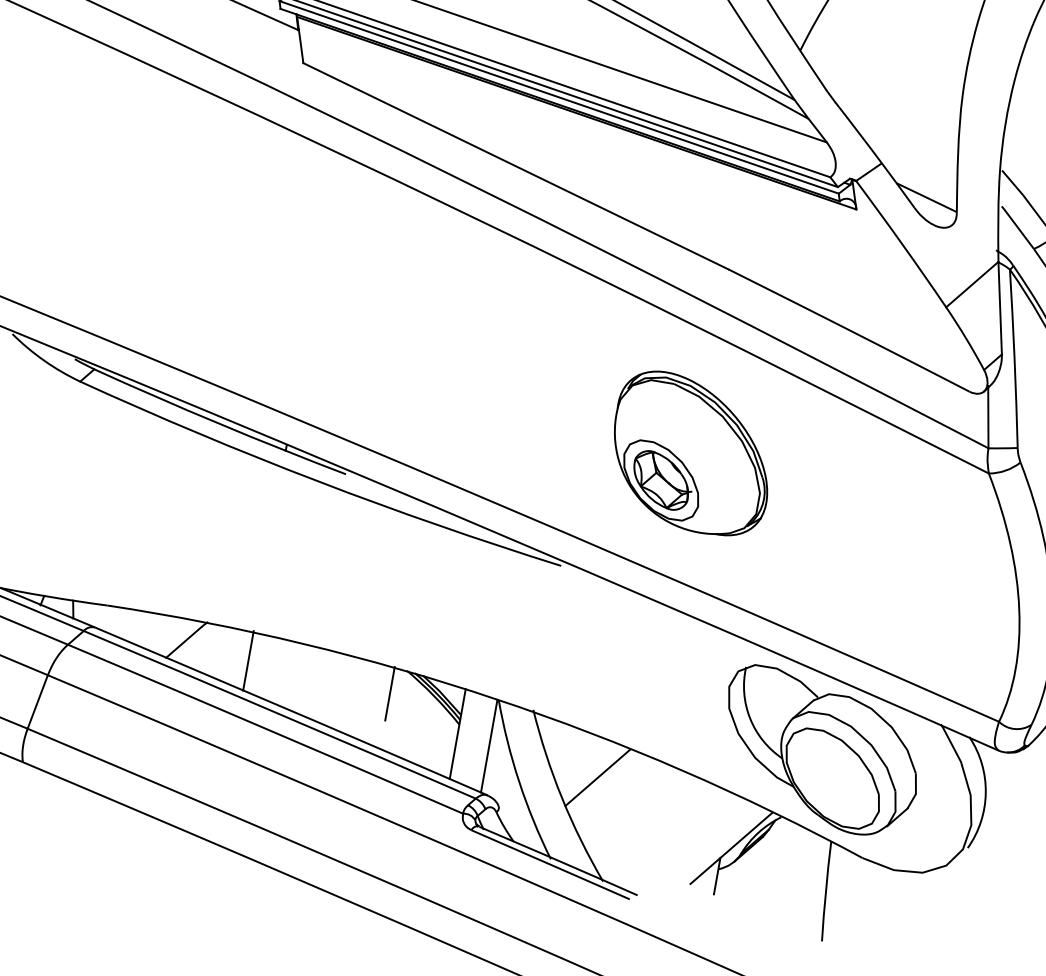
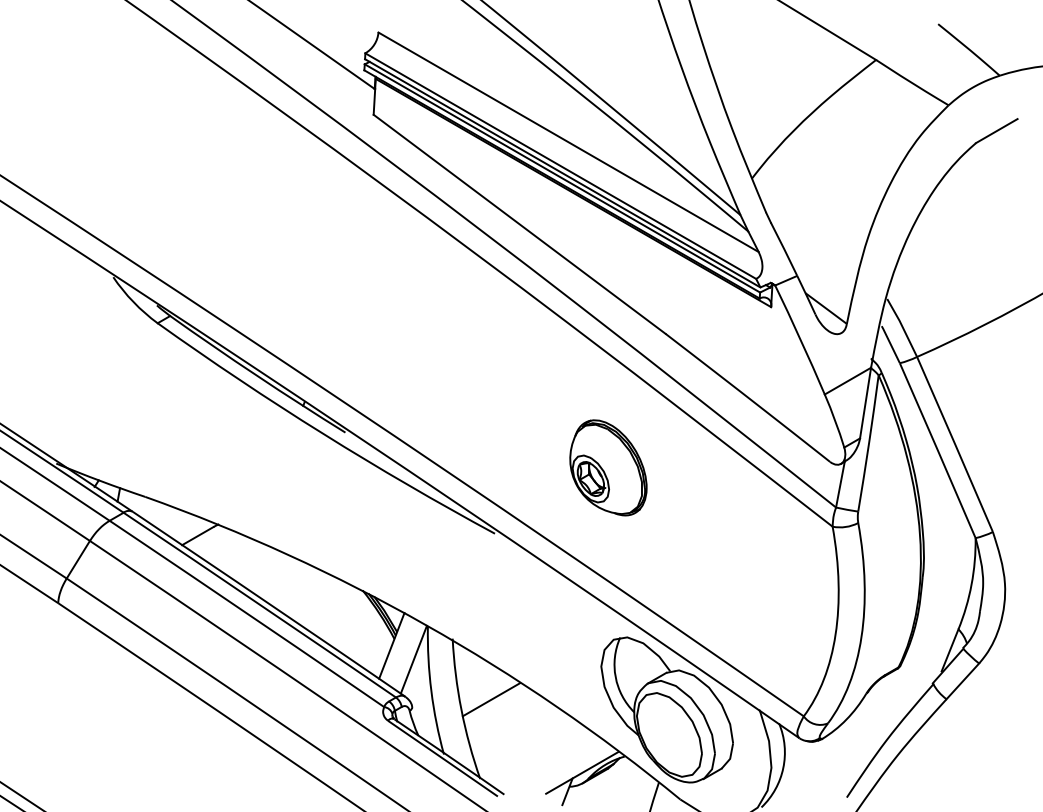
part: (689, 453) -> (608, 467), size x0.7
line: (247, 660) -> (243, 559), removed
line: (388, 692) -> (345, 604), removed

